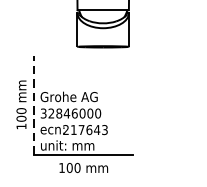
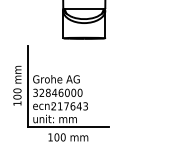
line: (33, 104) -> (27, 85), dashed -> solid

